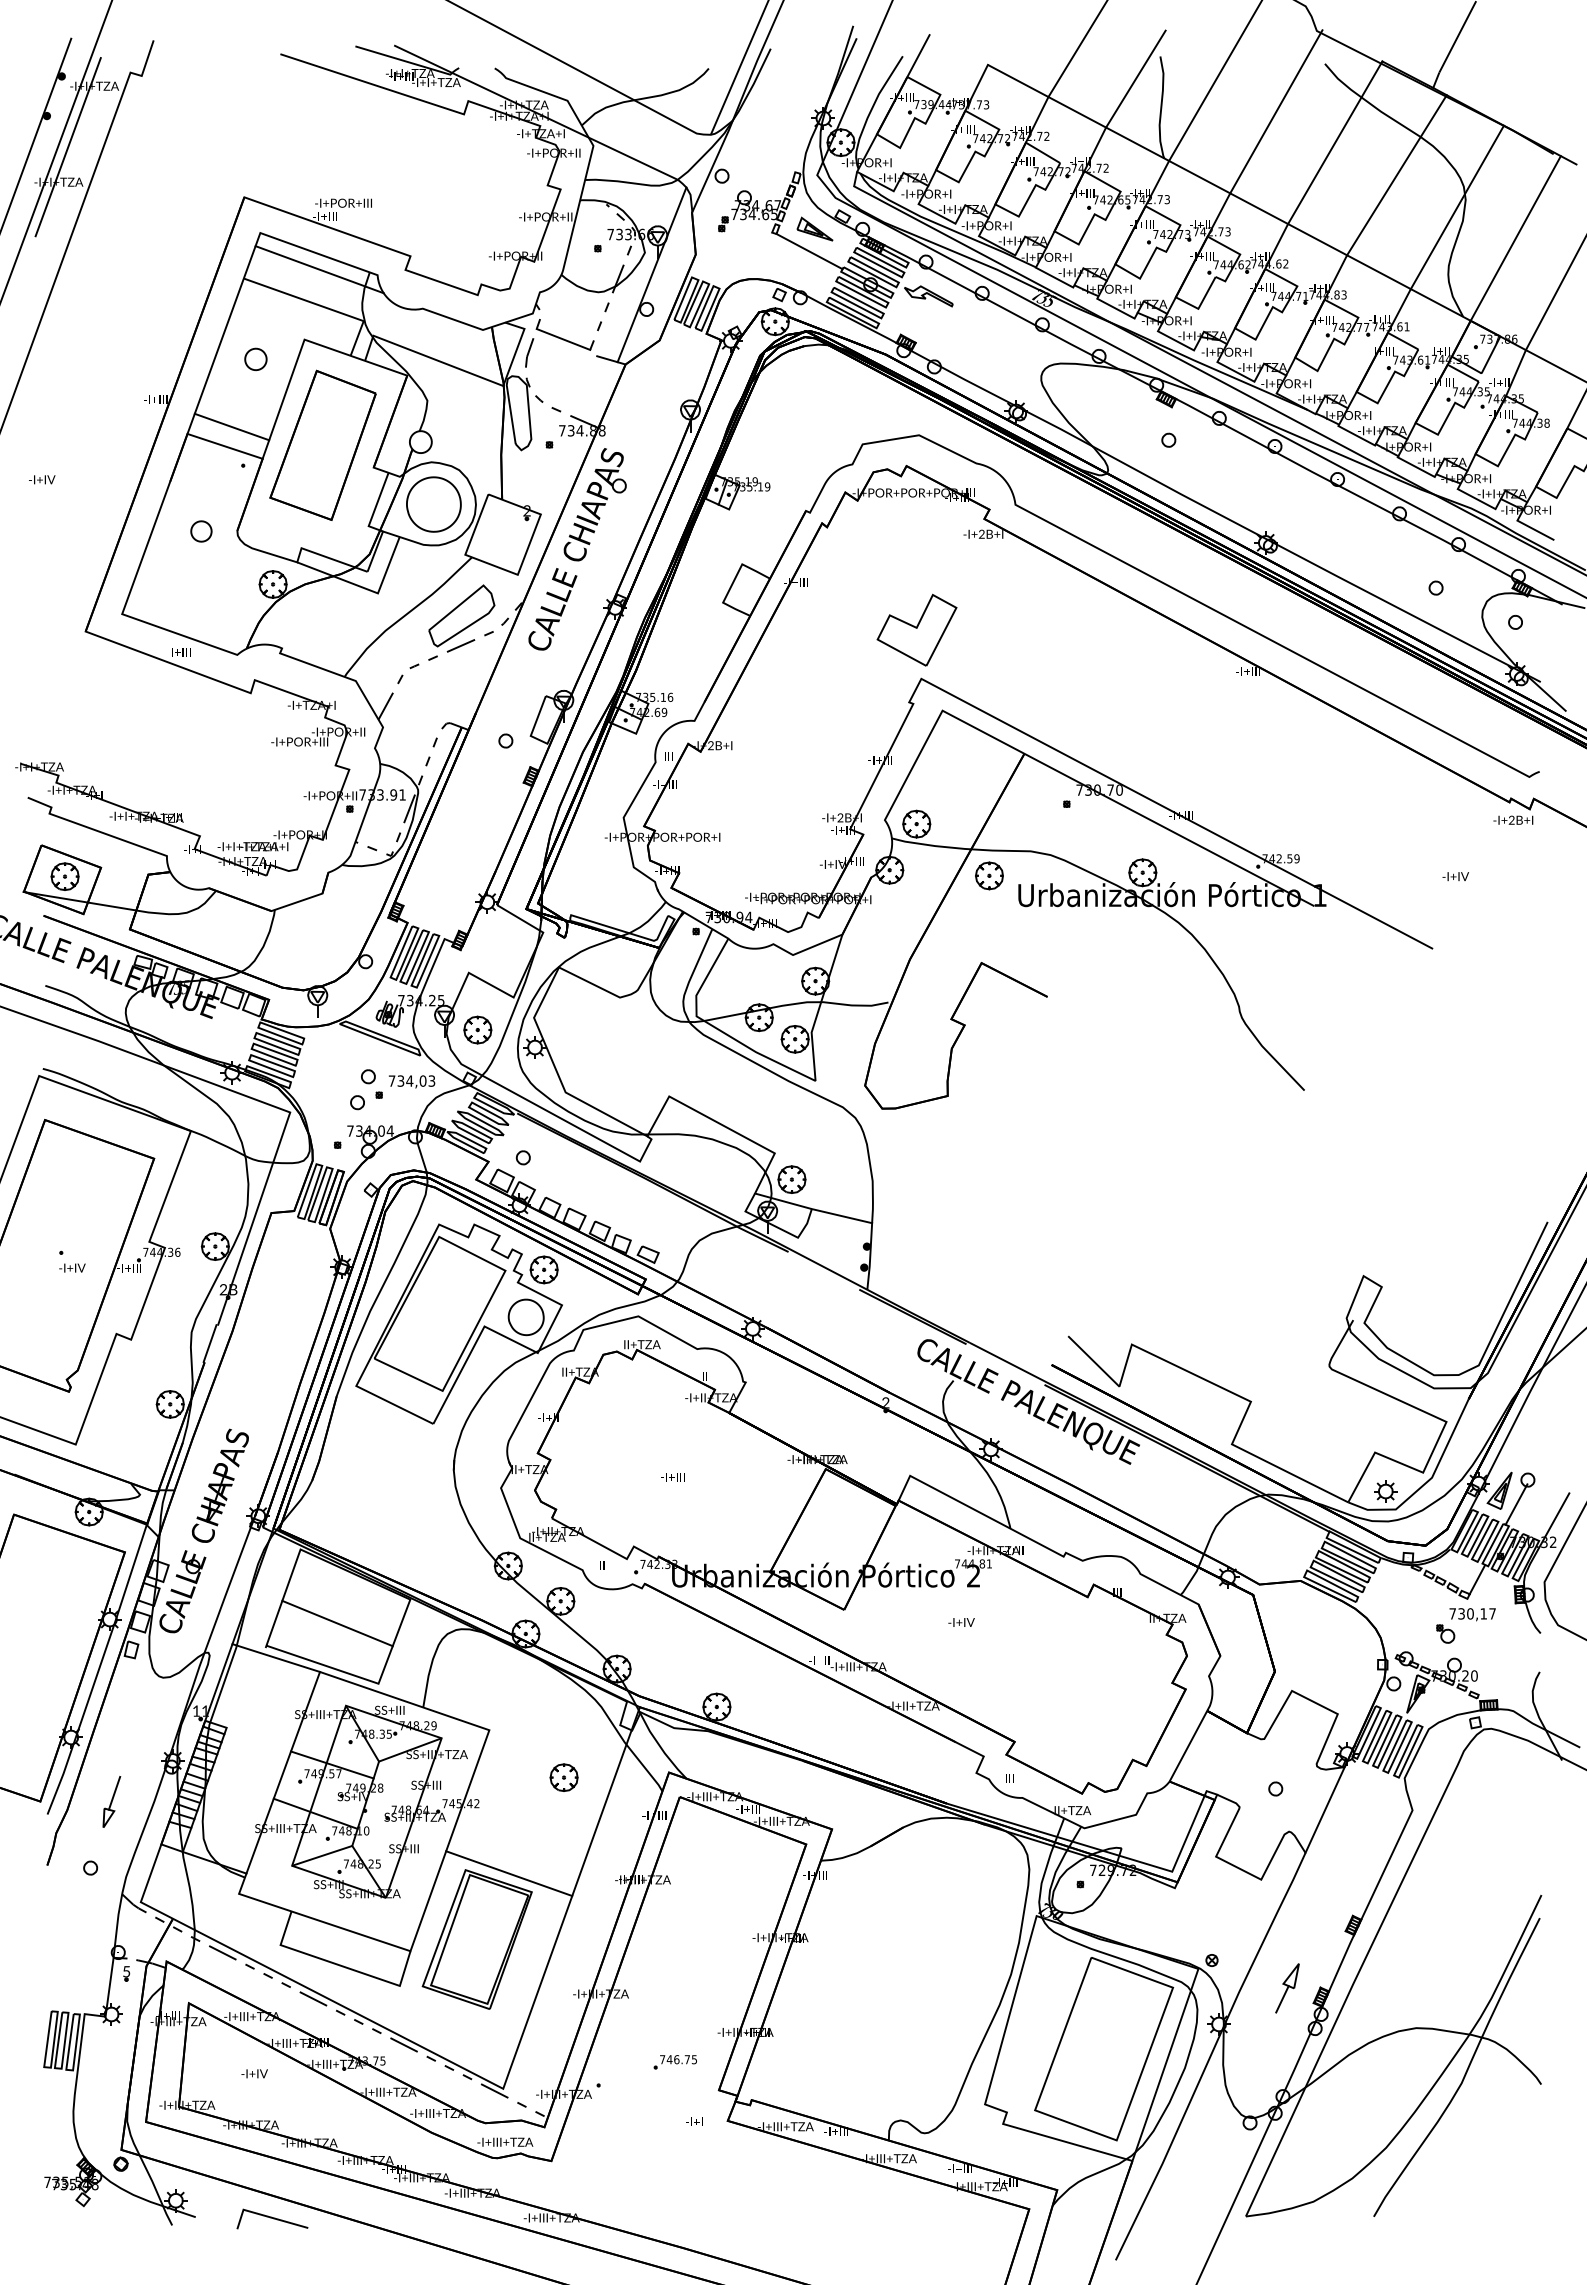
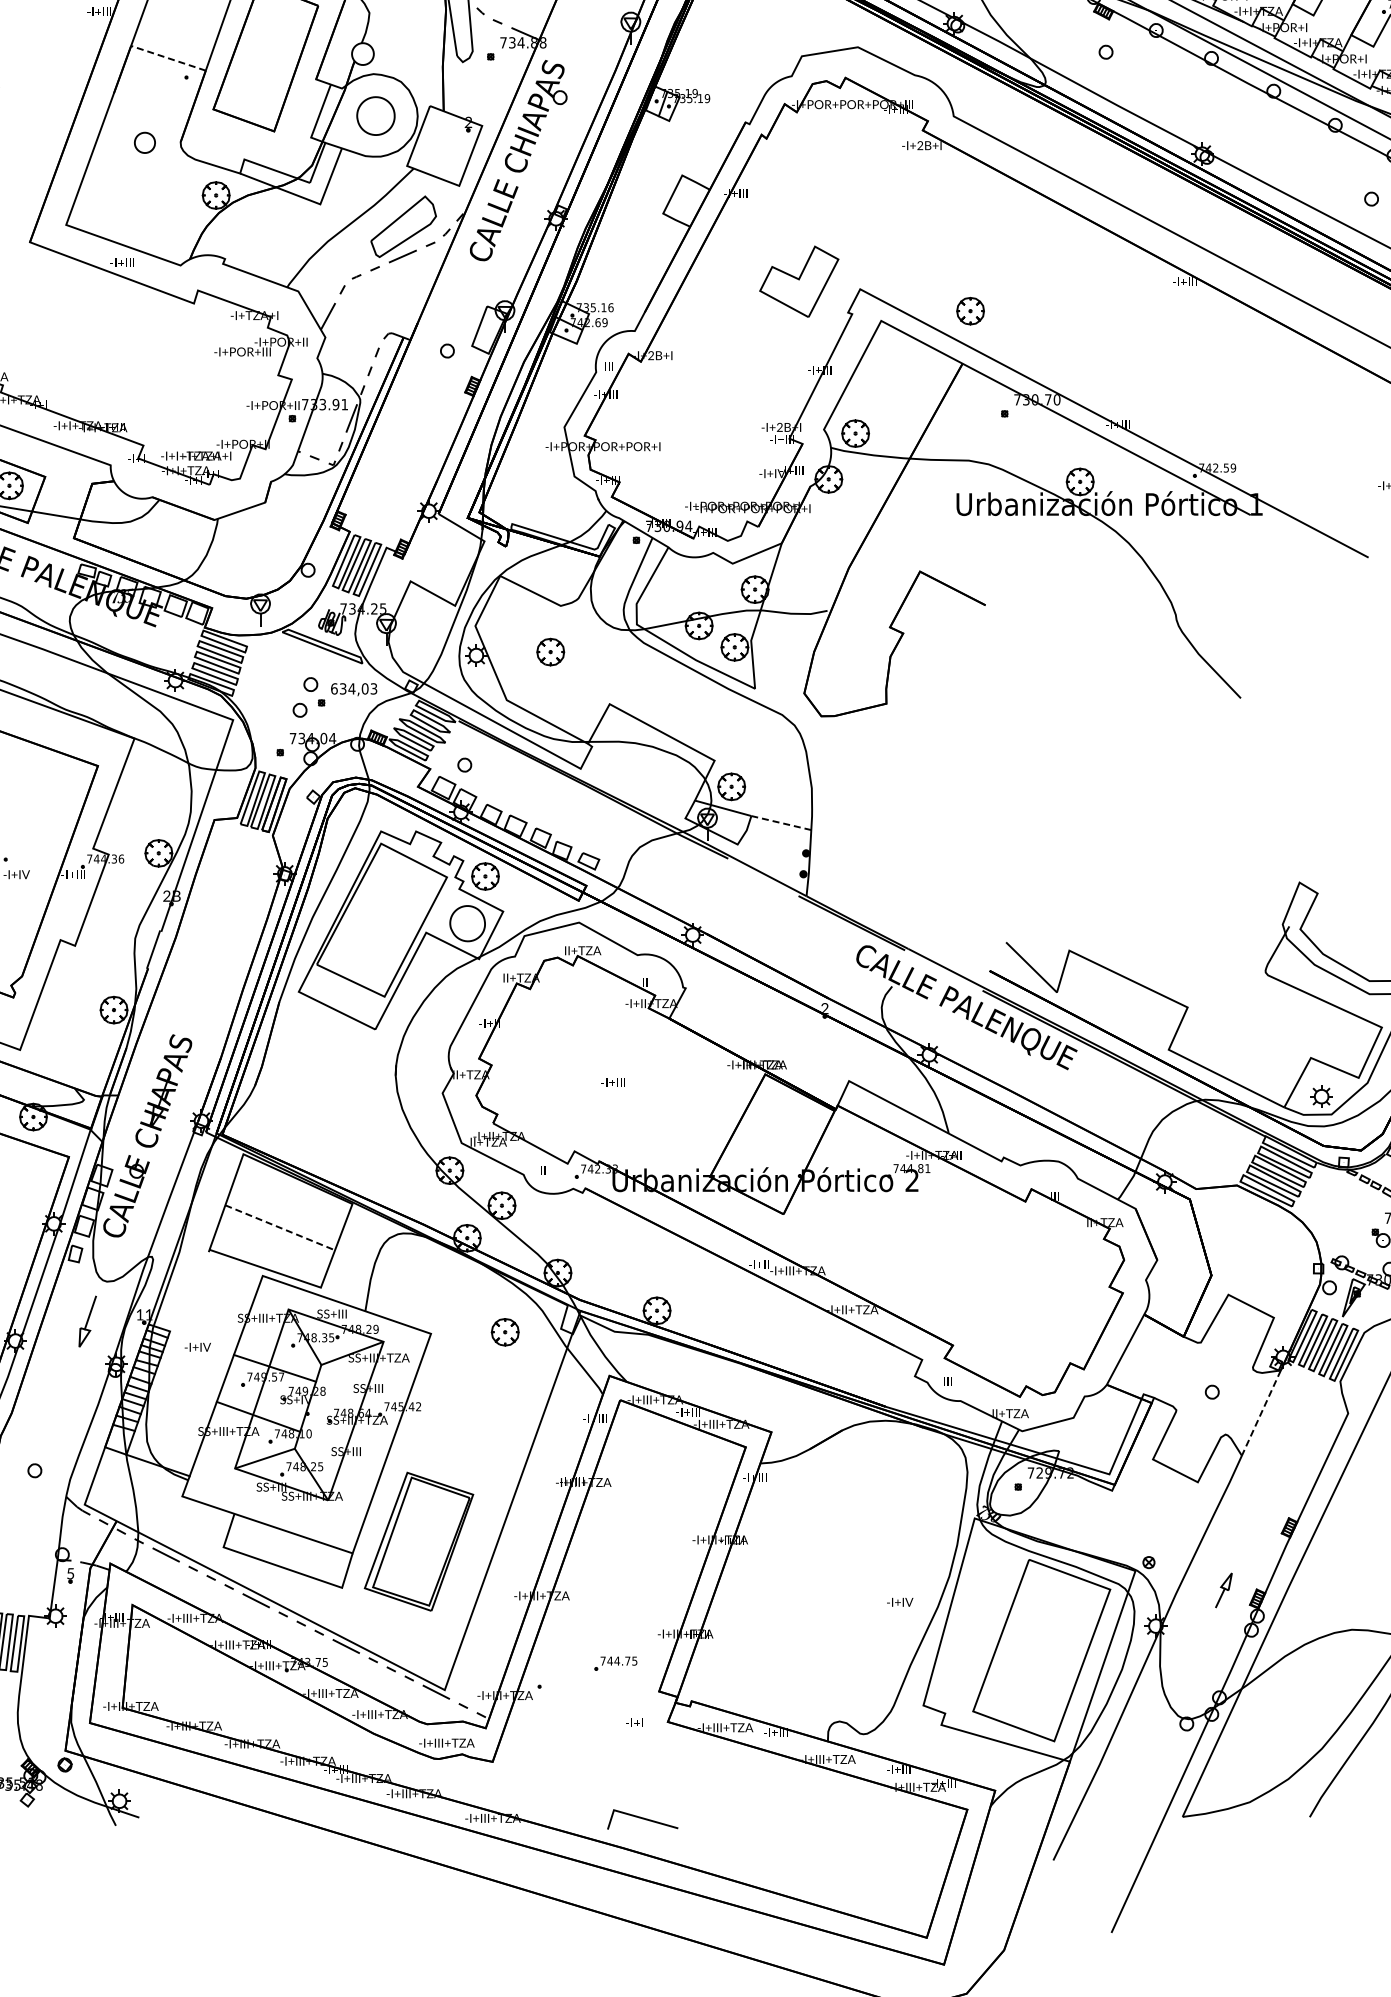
line: (231, 426) -> (174, 38), removed
line: (225, 446) -> (168, 58), solid -> dashed
part: (433, 504) -> (375, 116), size x0.7
part: (916, 629) -> (798, 280), moved
part: (989, 875) -> (970, 310), moved
part: (477, 1029) -> (550, 651), moved
text: (391, 1080) -> (333, 688), 734,03 -> 634,03
line: (841, 1216) -> (780, 823), solid -> dashed
text: (961, 1622) -> (900, 1602), moved
line: (337, 1623) -> (280, 1227), solid -> dashed
line: (276, 1657) -> (219, 1261), removed
part: (563, 1777) -> (504, 1332), moved
part: (111, 1801) -> (87, 1321), moved
line: (1324, 1810) -> (1260, 1413), solid -> dashed
line: (509, 1873) -> (451, 1476), removed
part: (1287, 1988) -> (1223, 1590), size x0.7
text: (676, 2059) -> (616, 1660), 746.75 -> 744.75
text: (254, 2073) -> (197, 1346), moved
line: (272, 2218) -> (642, 1818), moved

